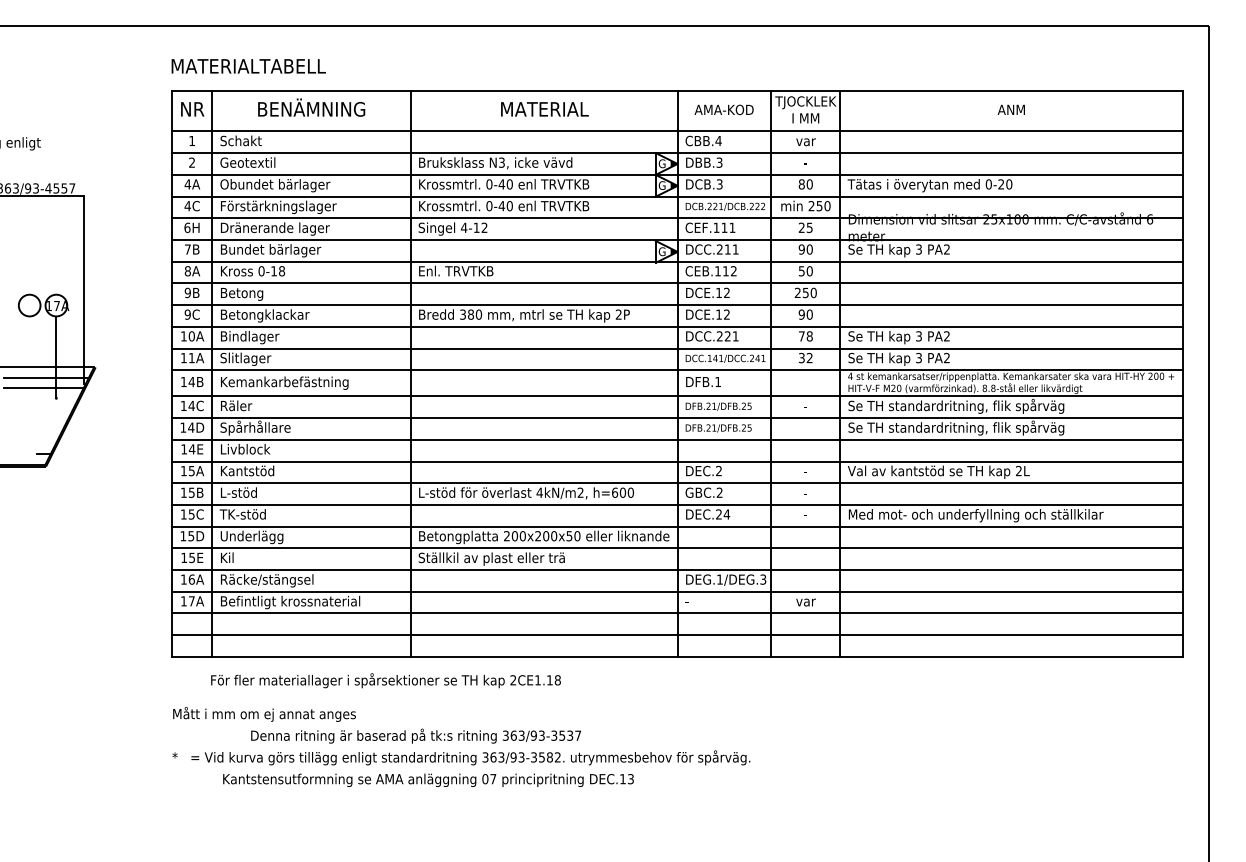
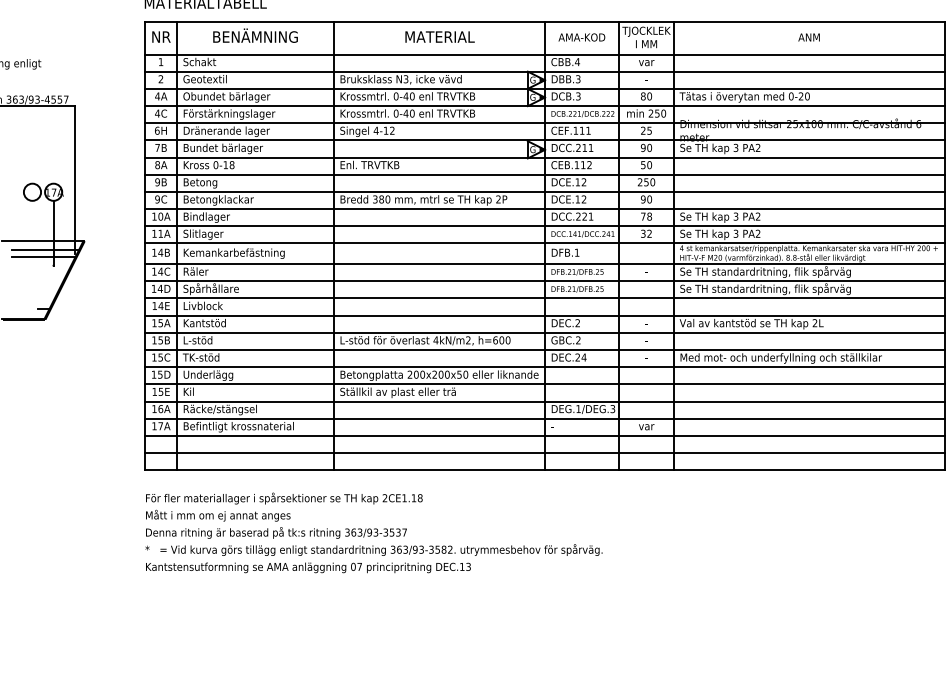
text: (385, 680) -> (283, 498), moved
text: (415, 735) -> (276, 532), moved
text: (428, 779) -> (308, 567), moved

